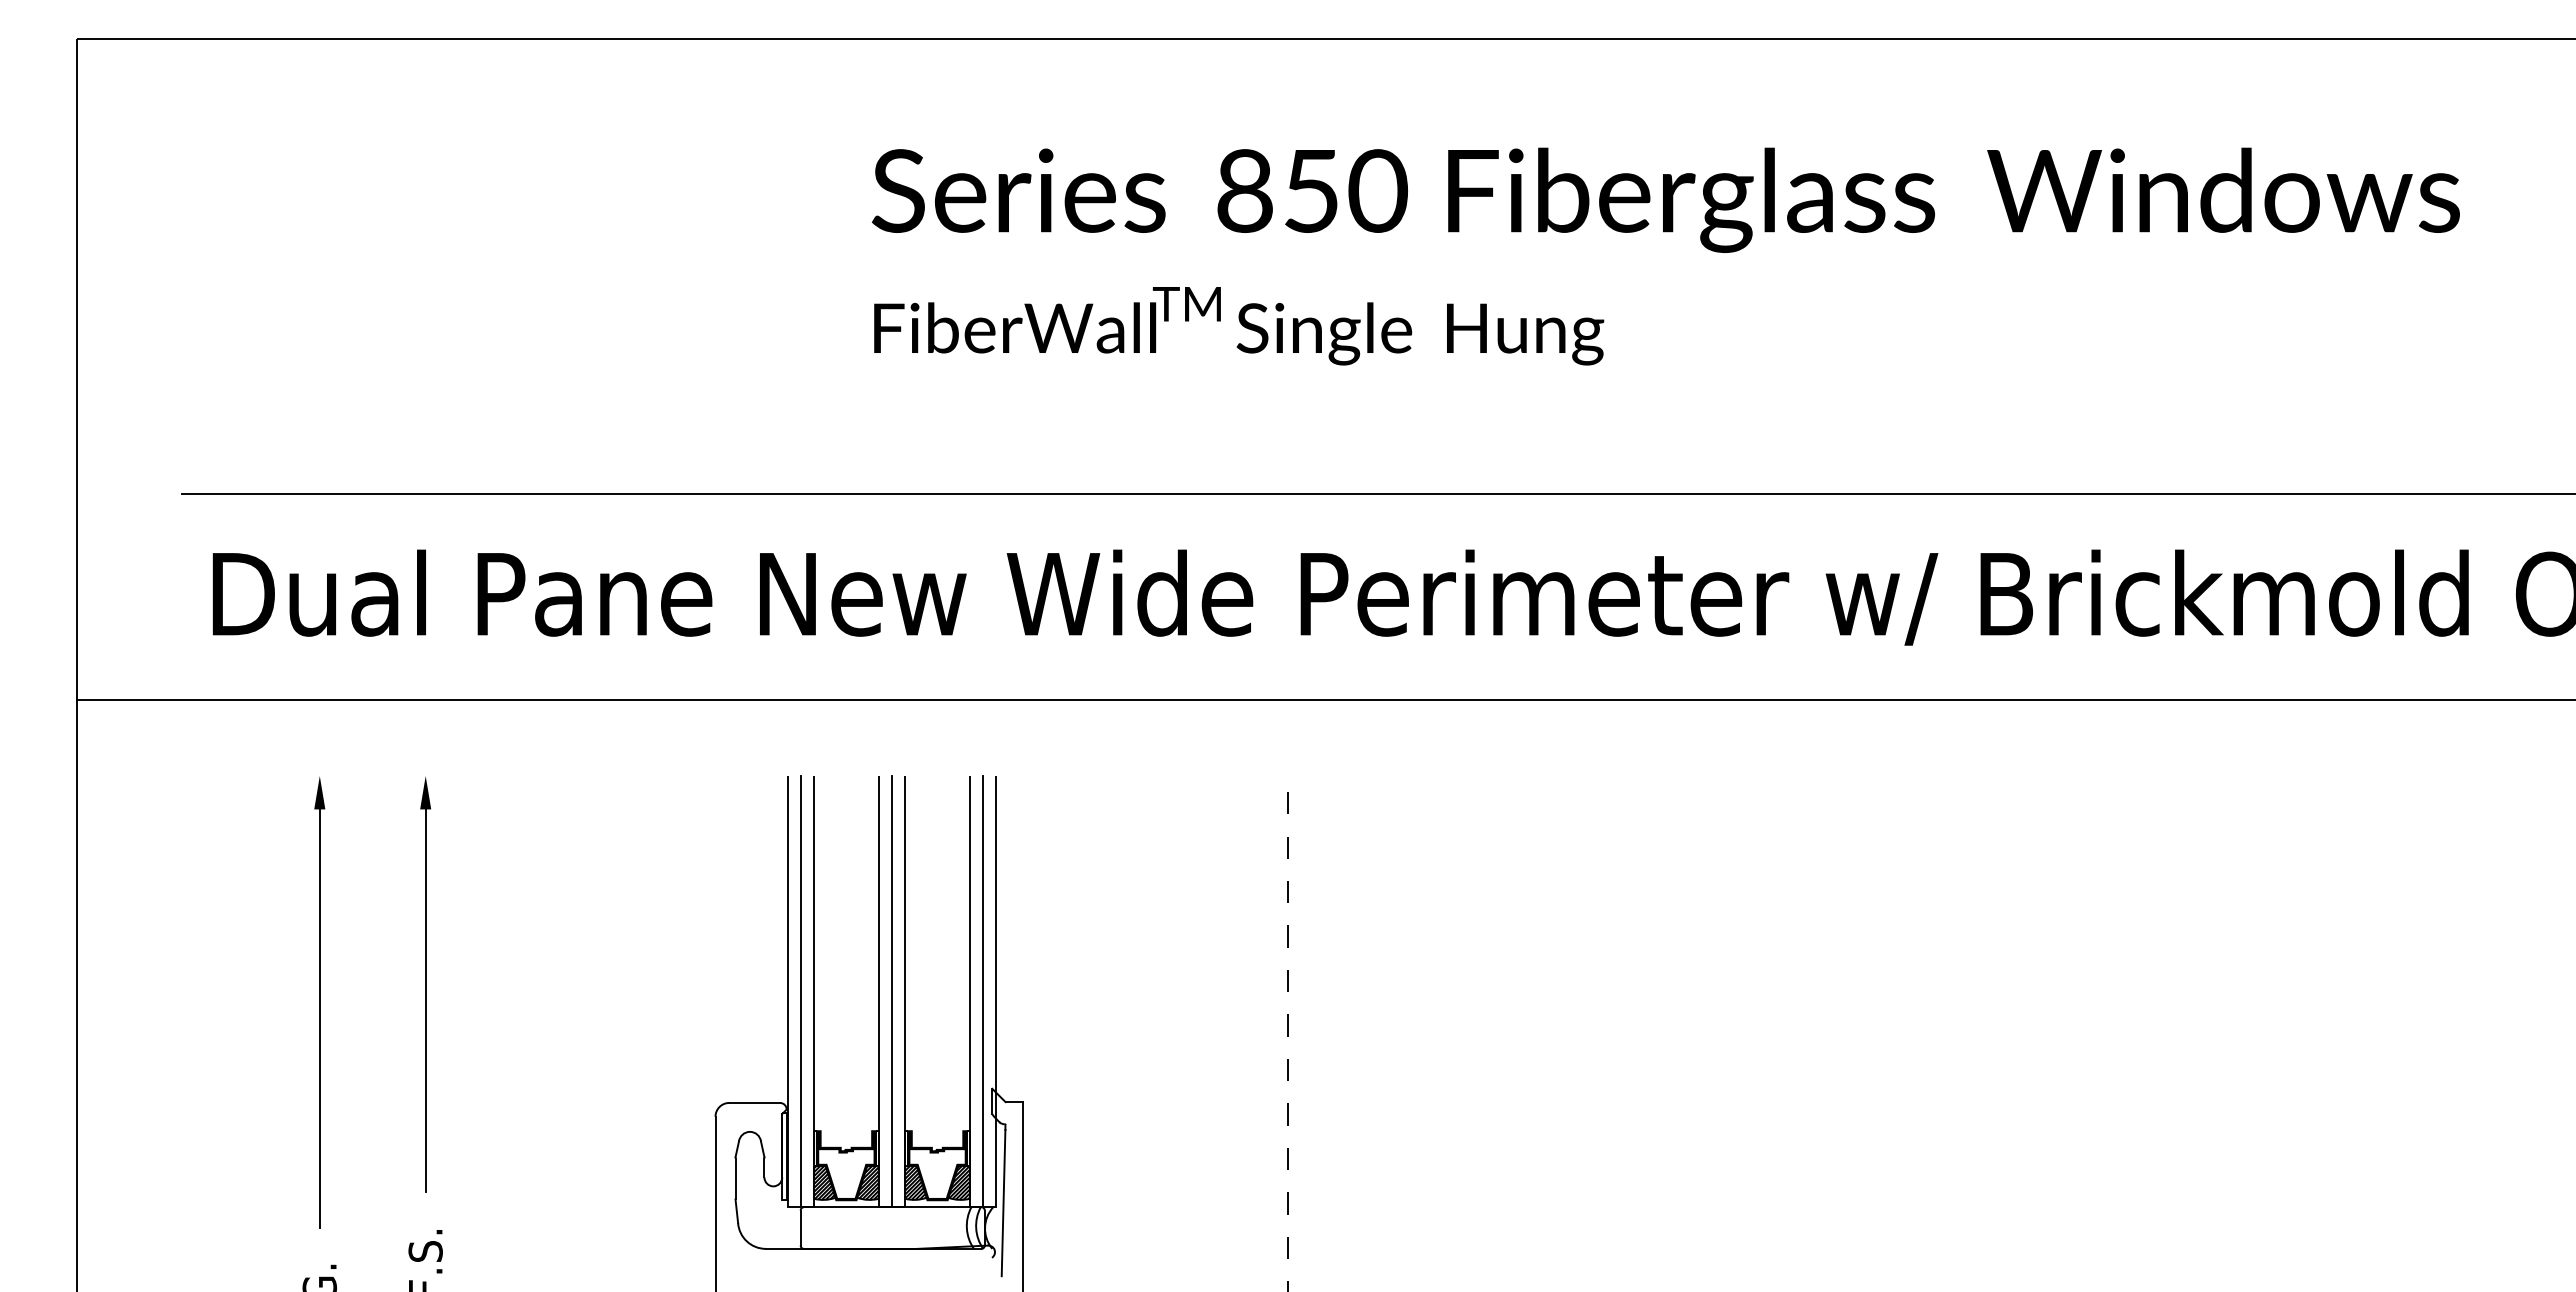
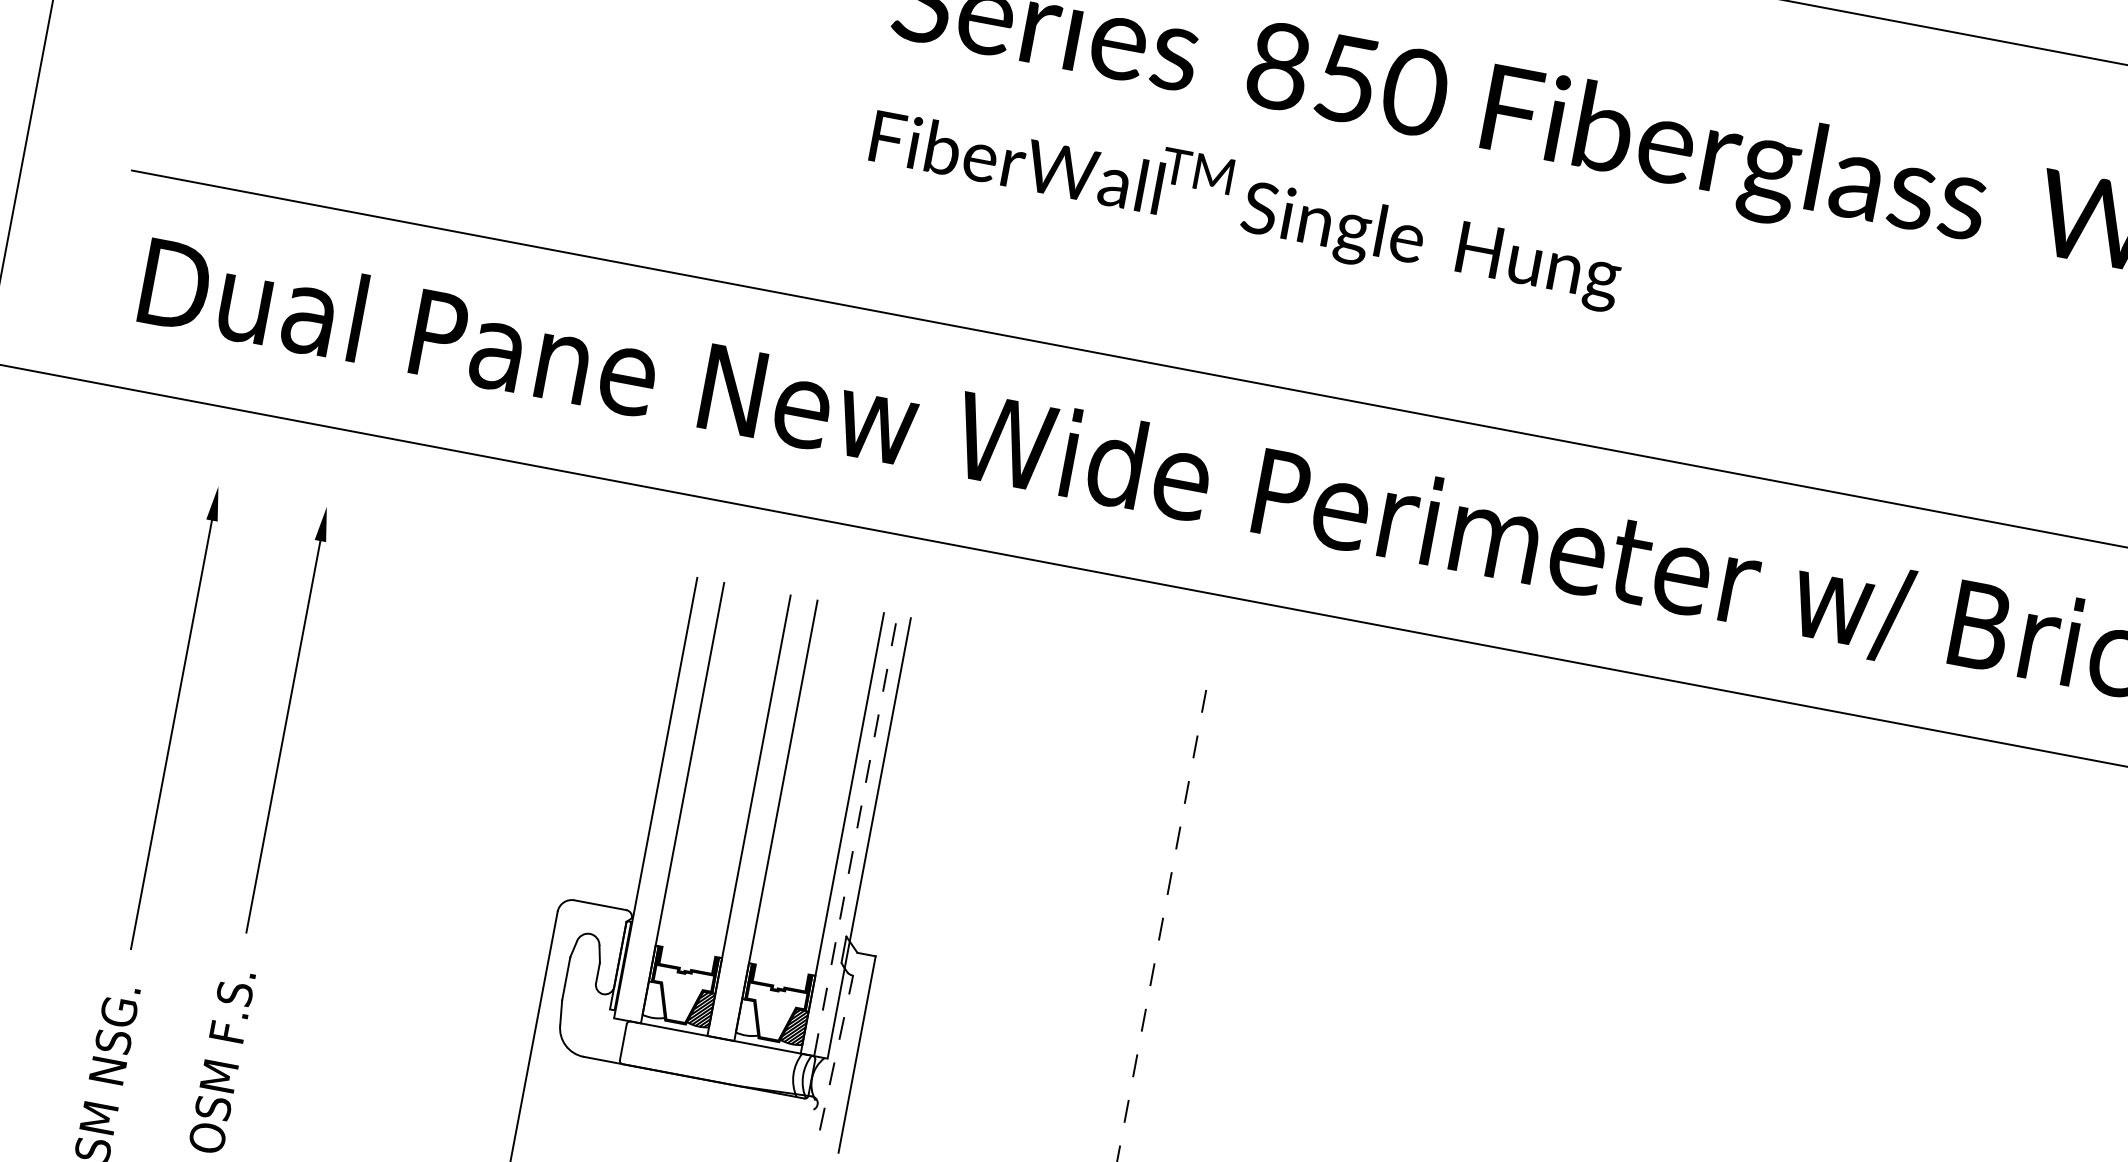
line: (800, 991) -> (668, 799), removed
line: (891, 991) -> (762, 817), removed
line: (983, 991) -> (856, 835), solid -> dashed
hatch: (823, 1182) -> (655, 999), removed
hatch: (915, 1182) -> (749, 1017), removed
line: (1003, 1202) -> (835, 1055), solid -> dashed

